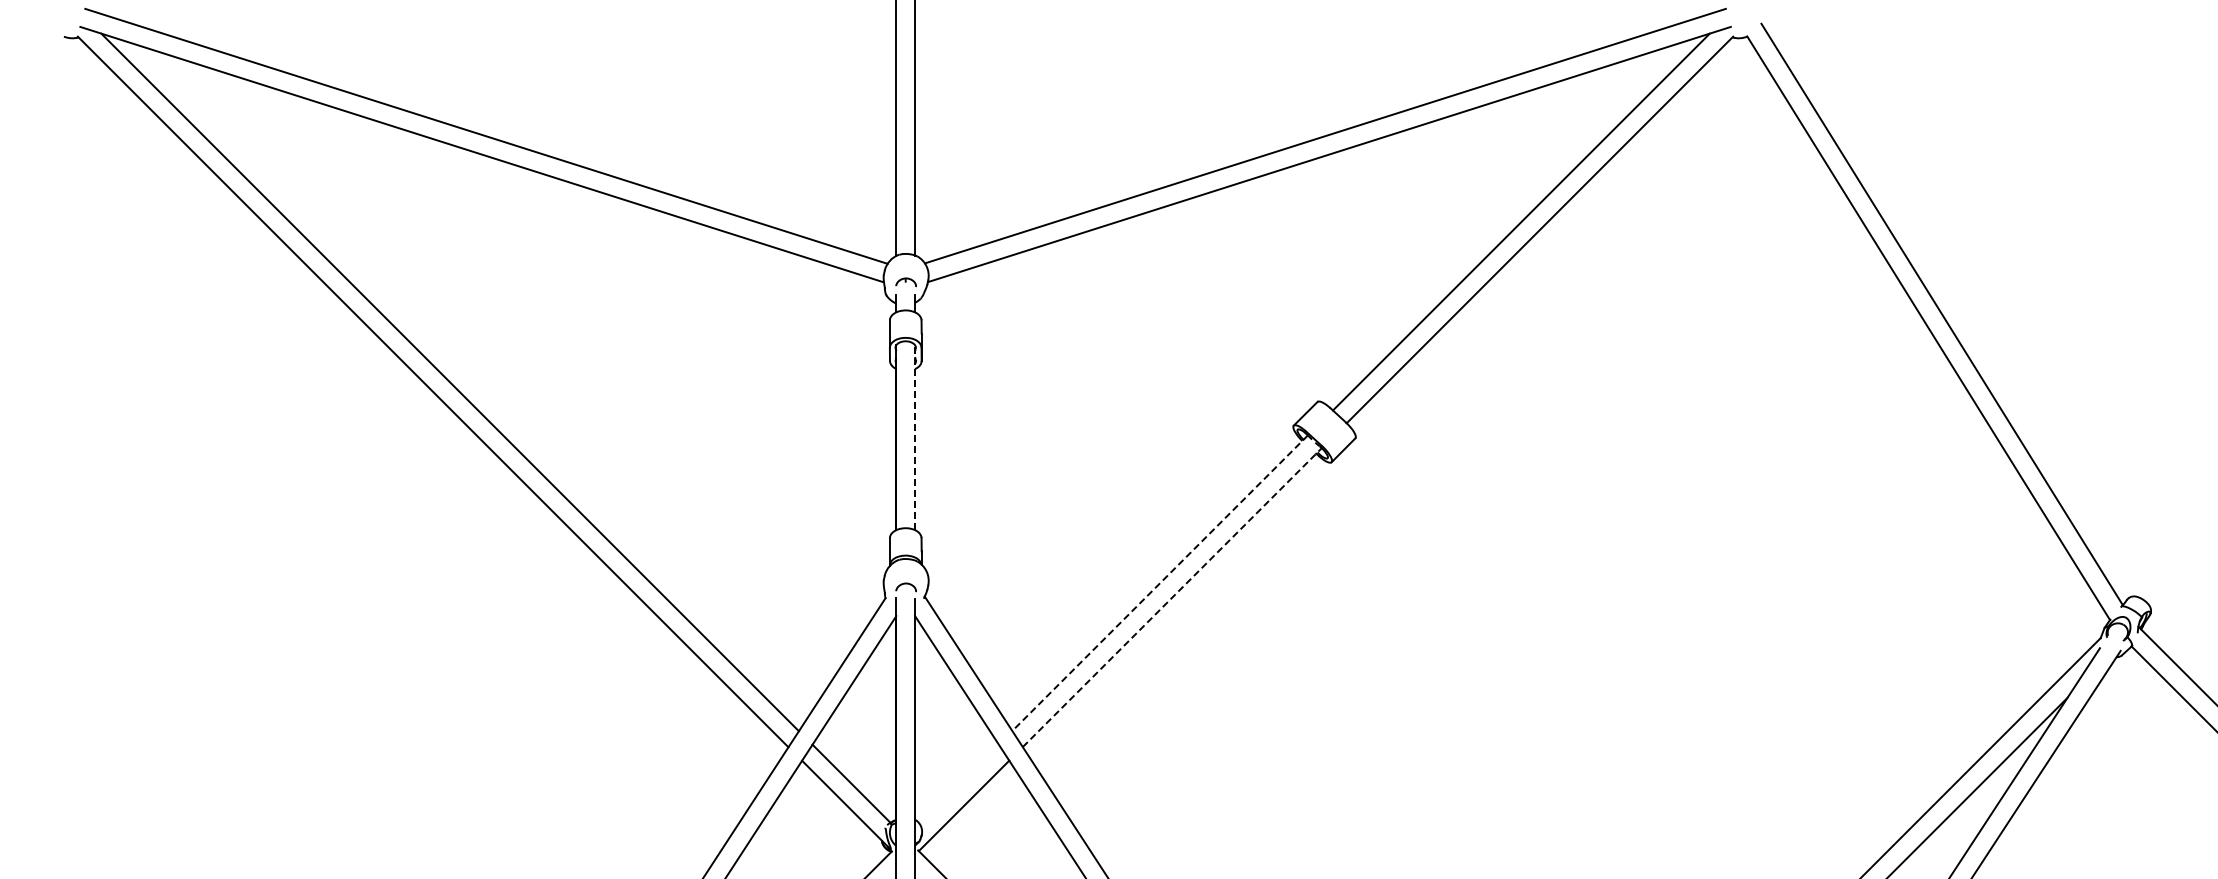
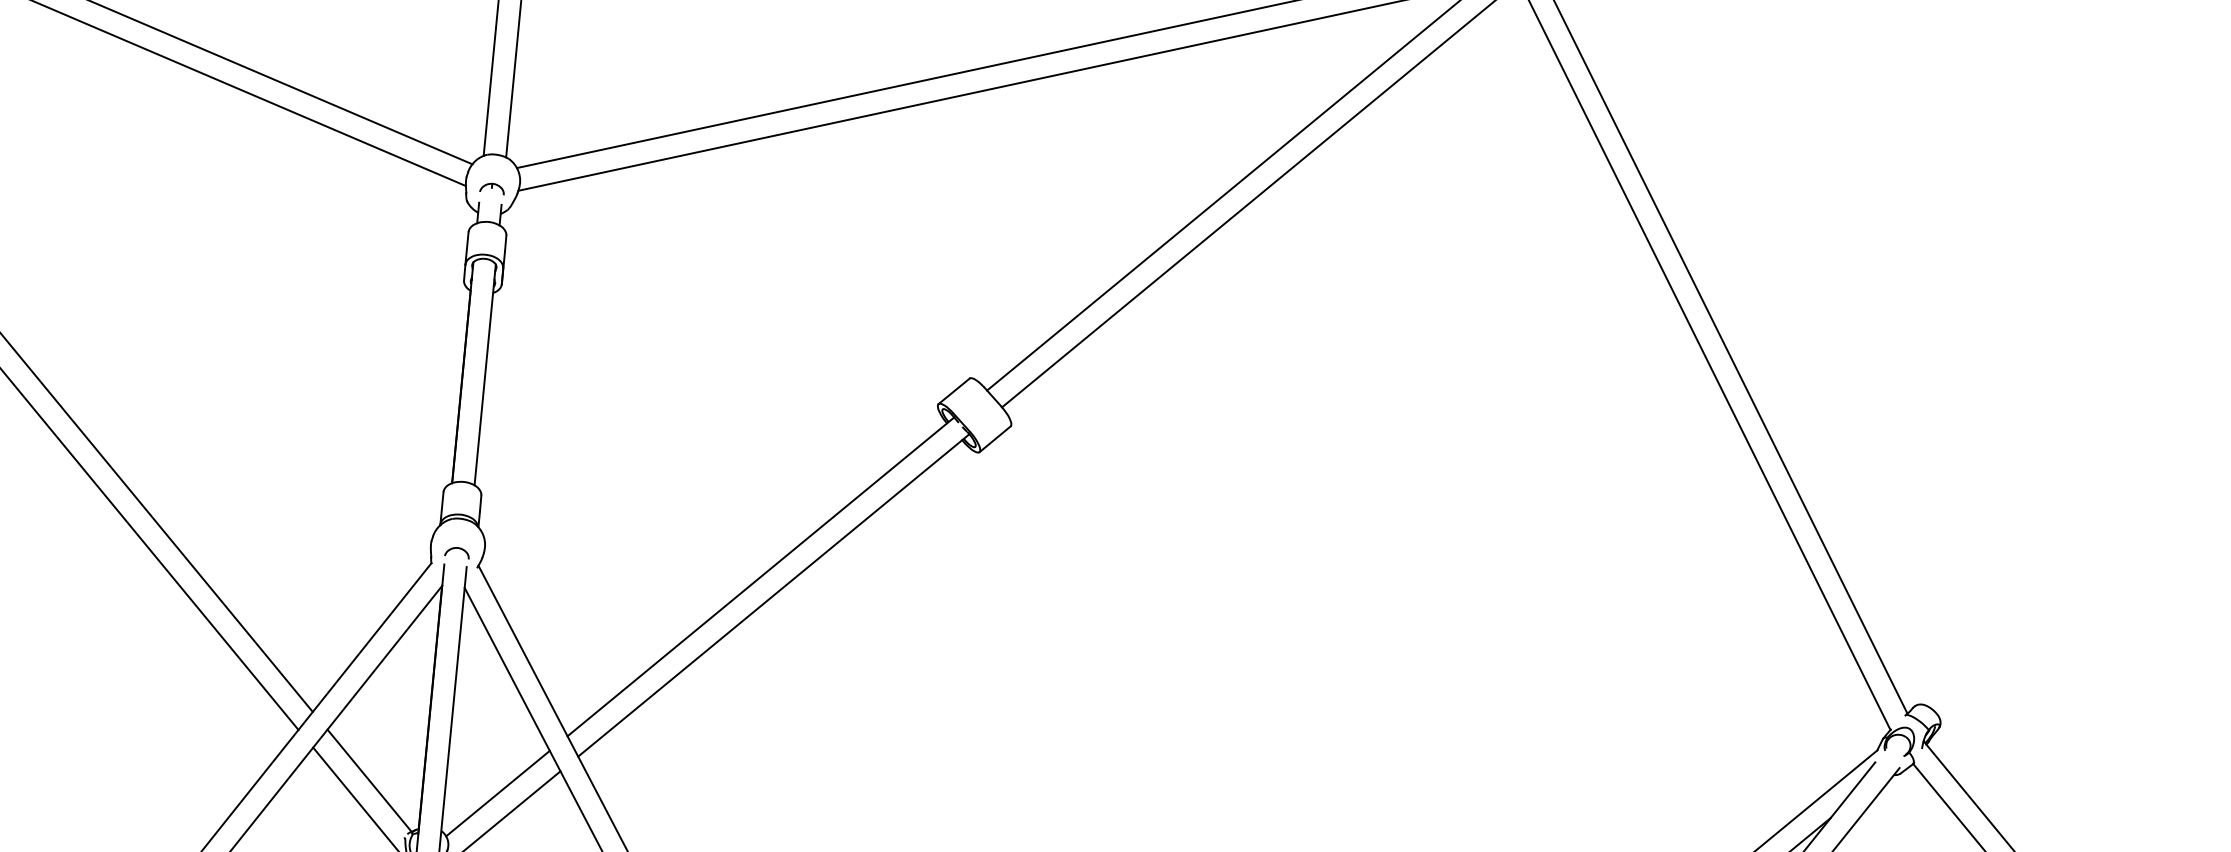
line: (915, 437) -> (485, 374), dashed -> solid
line: (1160, 583) -> (761, 577), dashed -> solid
line: (1172, 597) -> (774, 595), dashed -> solid
line: (958, 783) -> (497, 792), added

